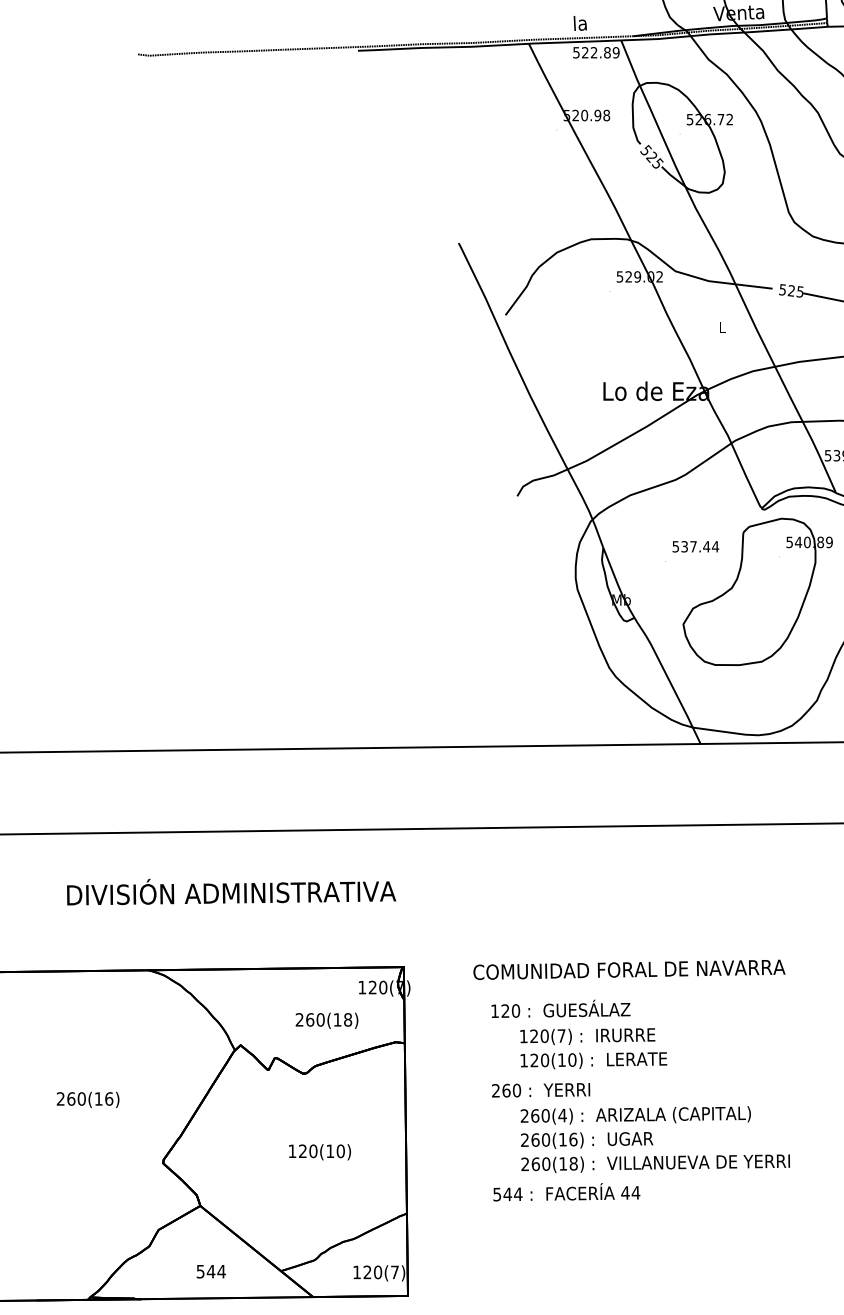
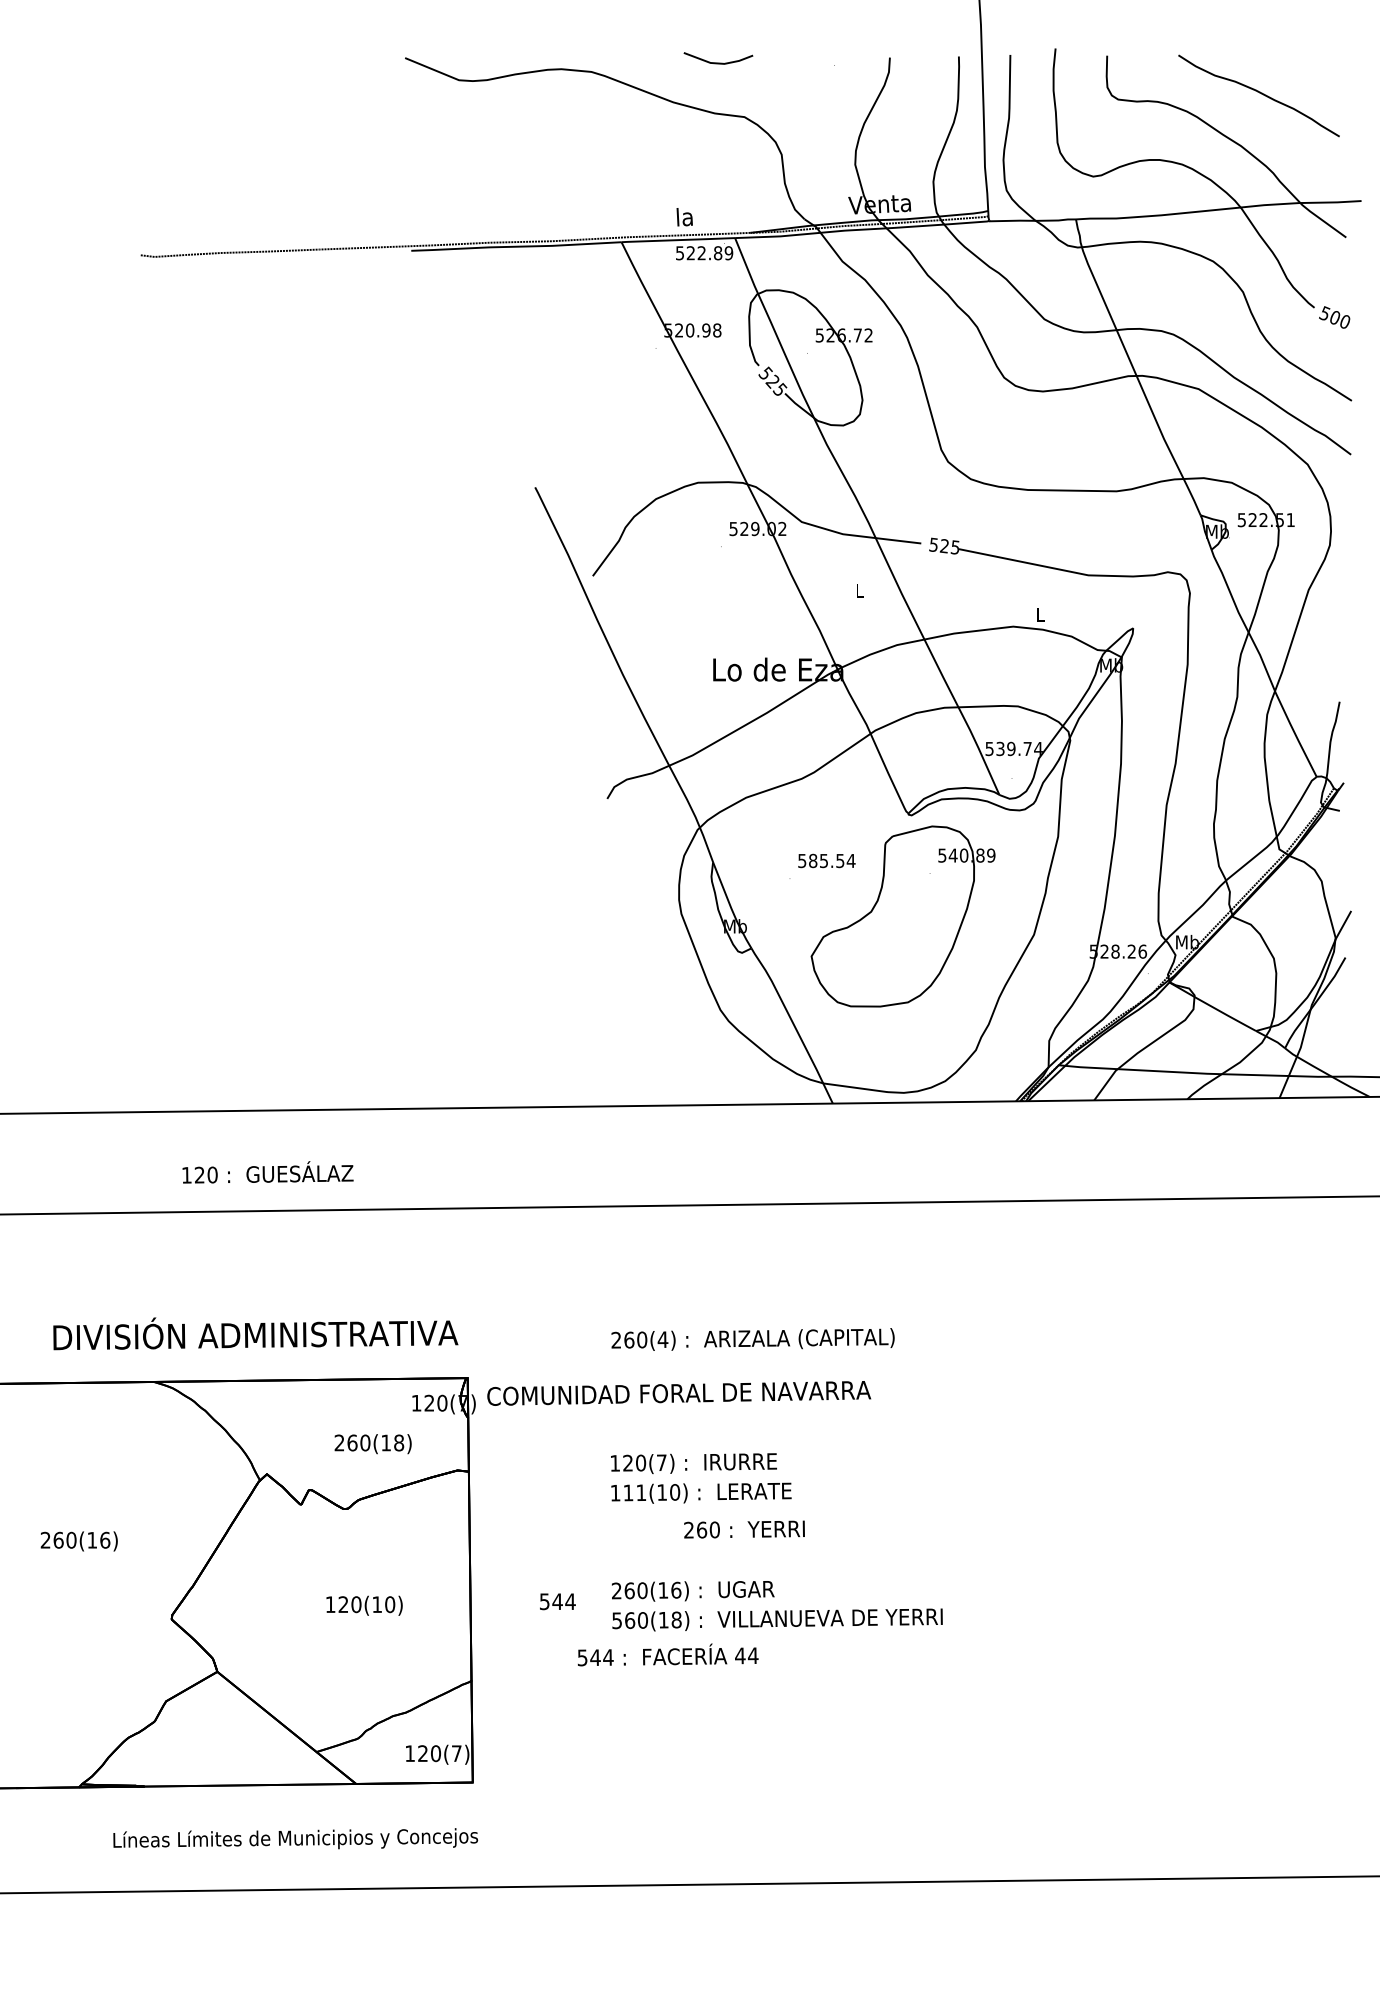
text: (695, 547) -> (826, 861), 537.44 -> 585.54
text: (231, 891) -> (255, 1333), moved
text: (629, 969) -> (679, 1393), moved
text: (560, 1008) -> (267, 1172), moved
text: (539, 1060) -> (634, 1492), 120(10) -> 111(10)
text: (541, 1090) -> (744, 1529), moved
text: (635, 1115) -> (752, 1339), moved
text: (524, 1164) -> (616, 1620), 260(18) -> 560(18)
text: (211, 1271) -> (557, 1601), moved

